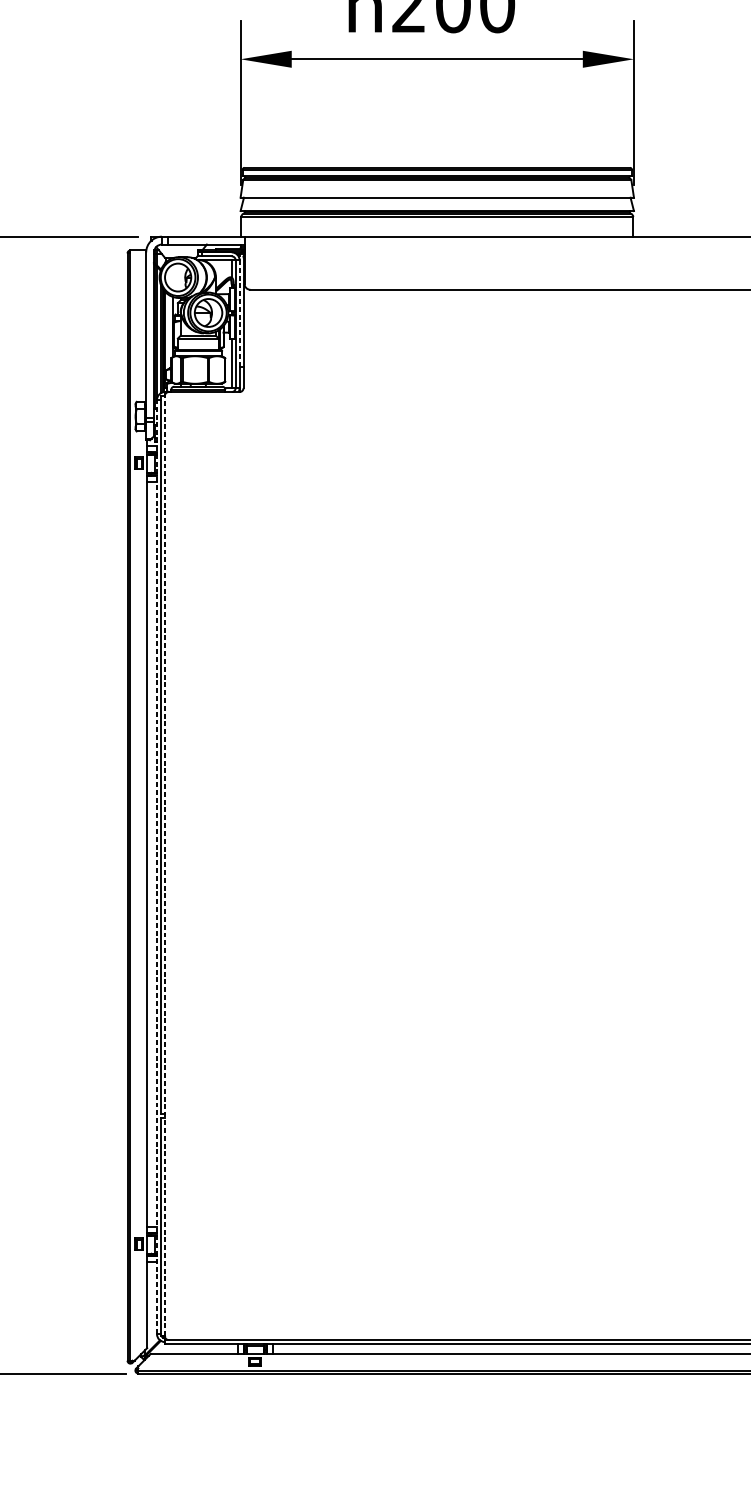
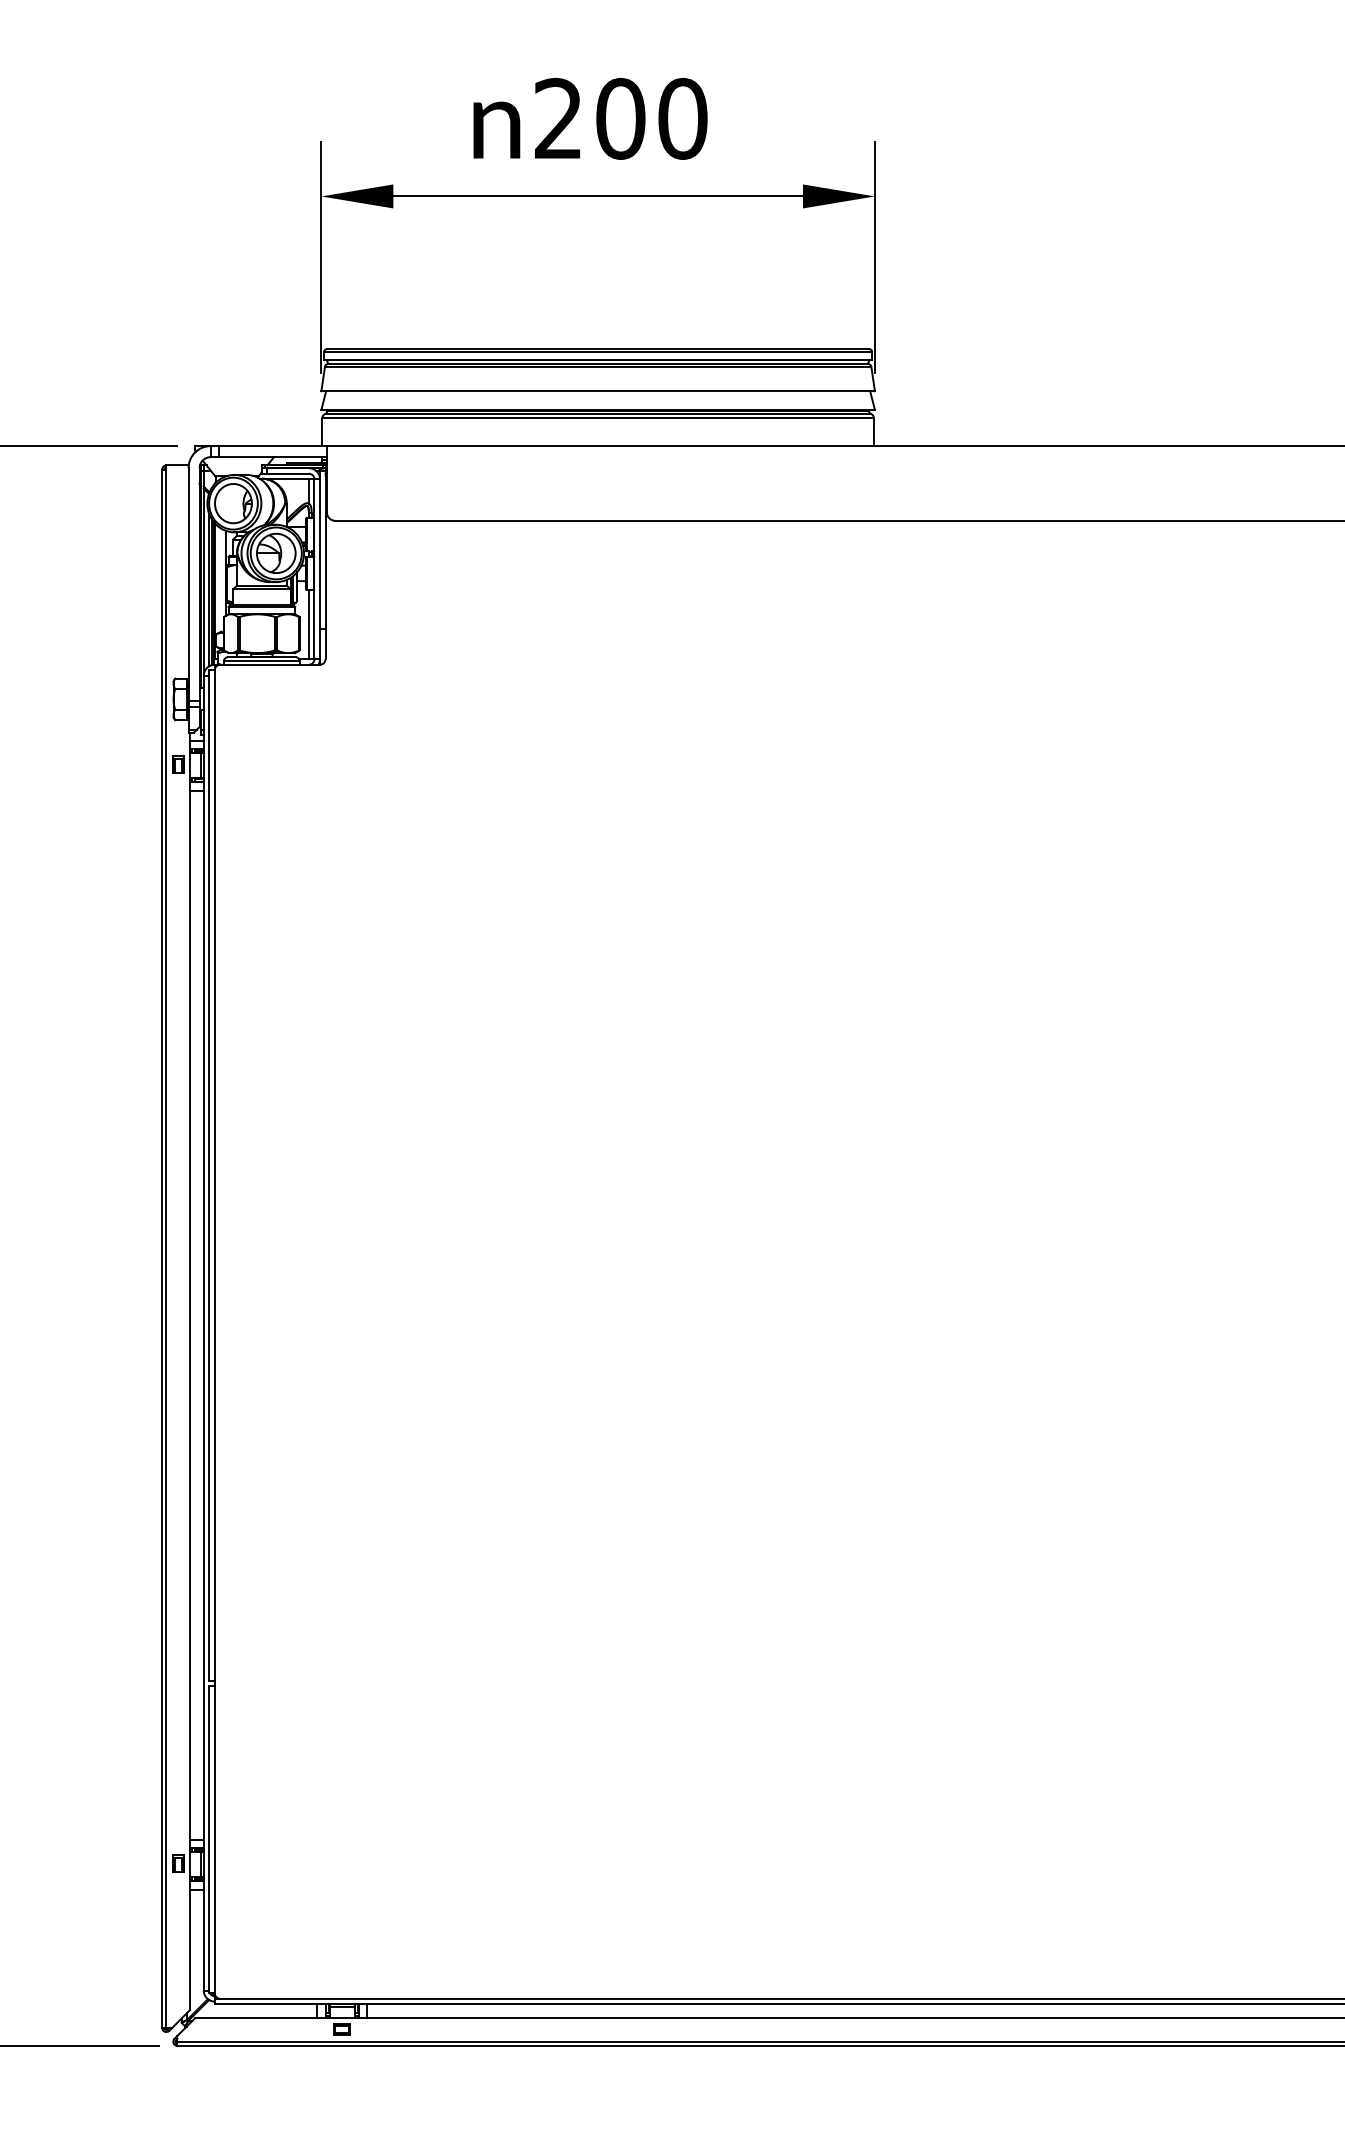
line: (239, 310) -> (320, 549), dashed -> solid
line: (164, 865) -> (214, 1331), dashed -> solid
line: (156, 866) -> (203, 1332), dashed -> solid

